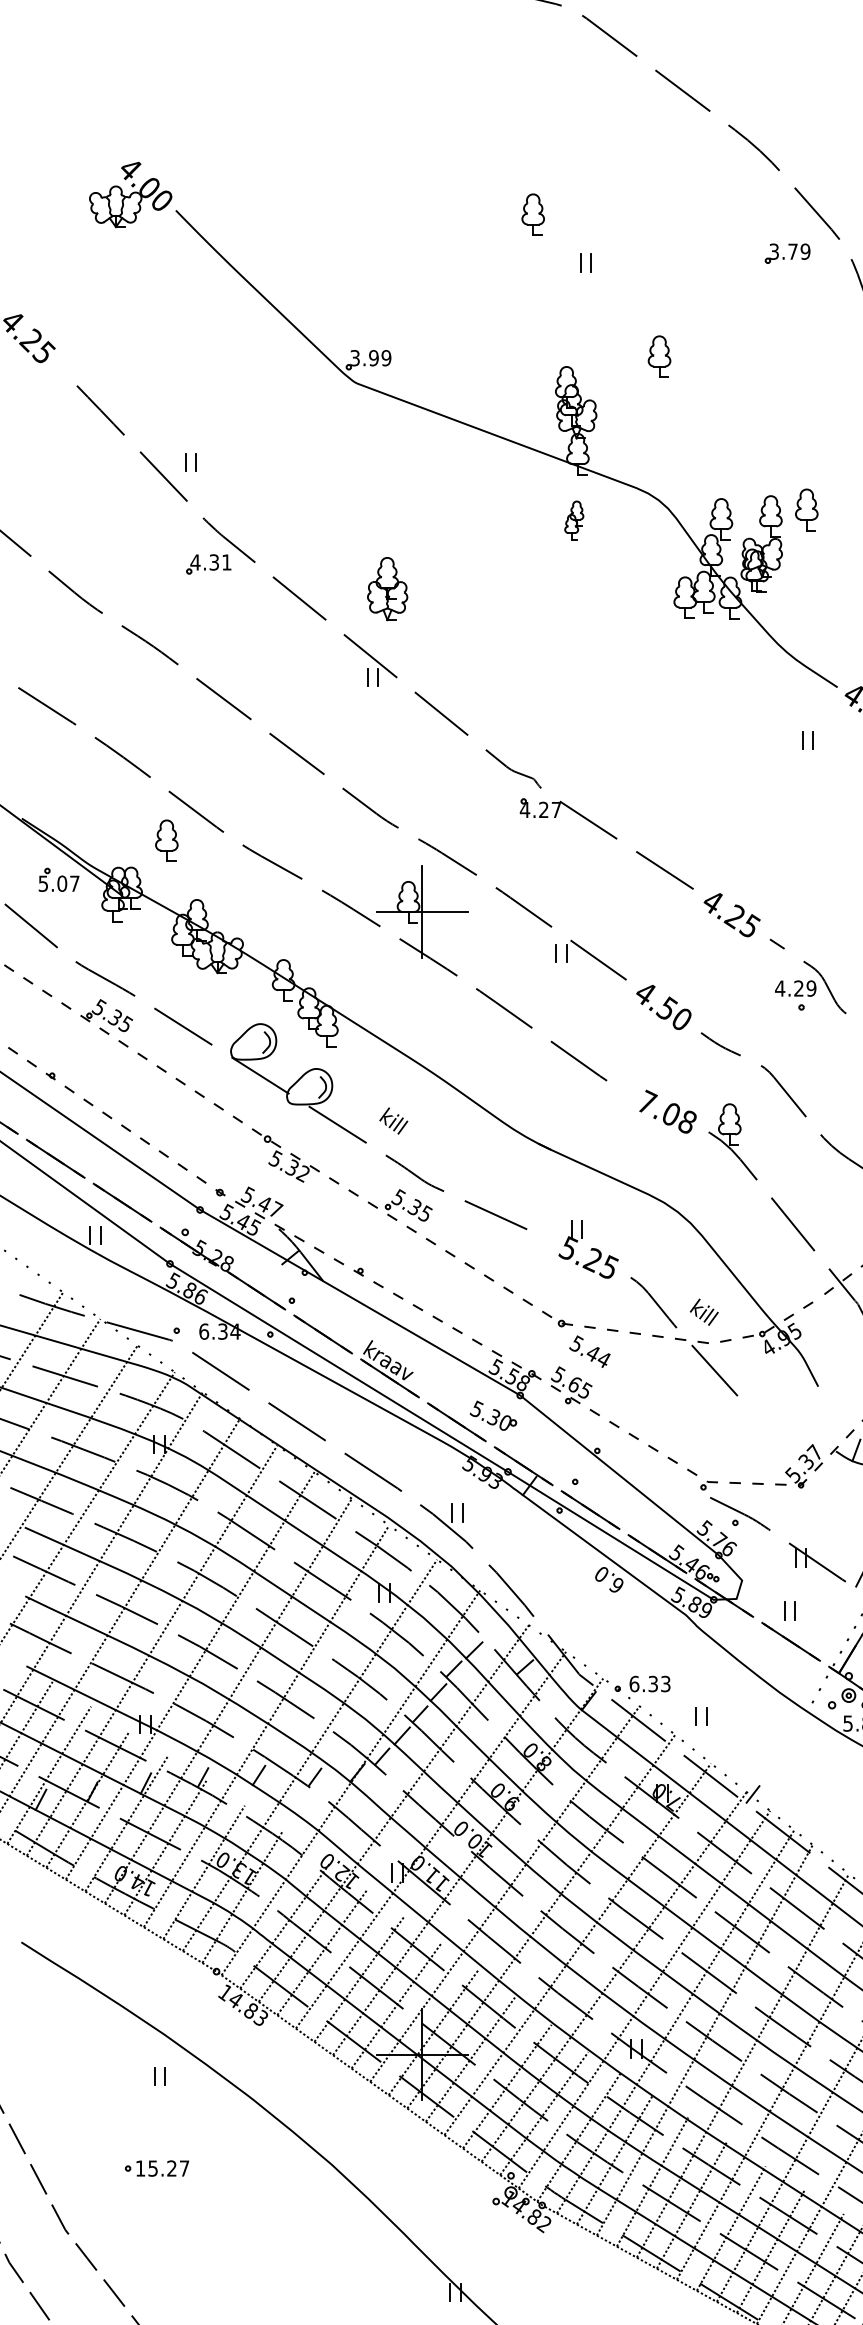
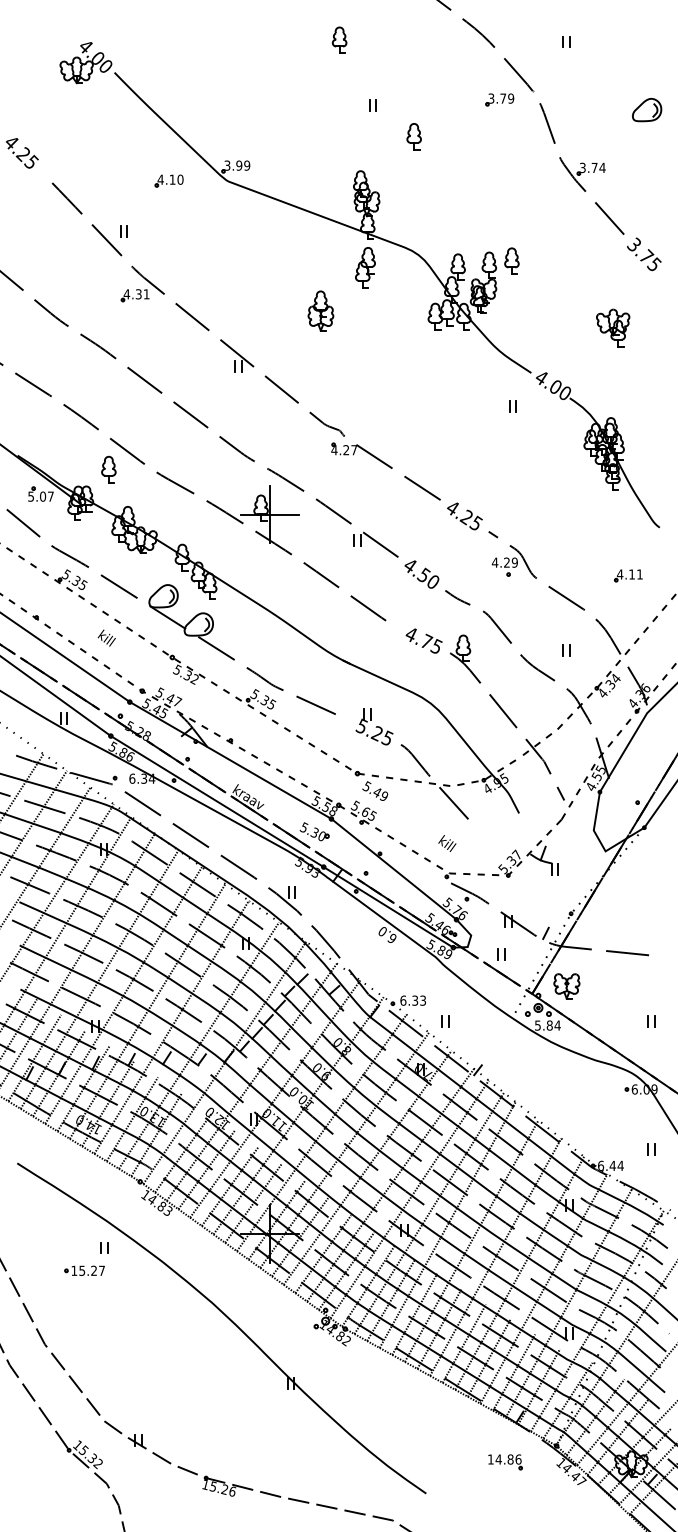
part: (533, 213) -> (339, 39), moved
part: (658, 356) -> (413, 136), moved
part: (261, 381) -> (168, 180), added
part: (574, 519) -> (365, 267), size x1.67
part: (386, 588) -> (320, 310), moved
text: (666, 1110) -> (423, 639), 7.08 -> 4.75
text: (393, 1120) -> (106, 637), moved
text: (704, 1312) -> (447, 843), moved
text: (602, 1359) -> (383, 796), 5.44 -> 5.49
part: (156, 2168) -> (84, 1270), moved

